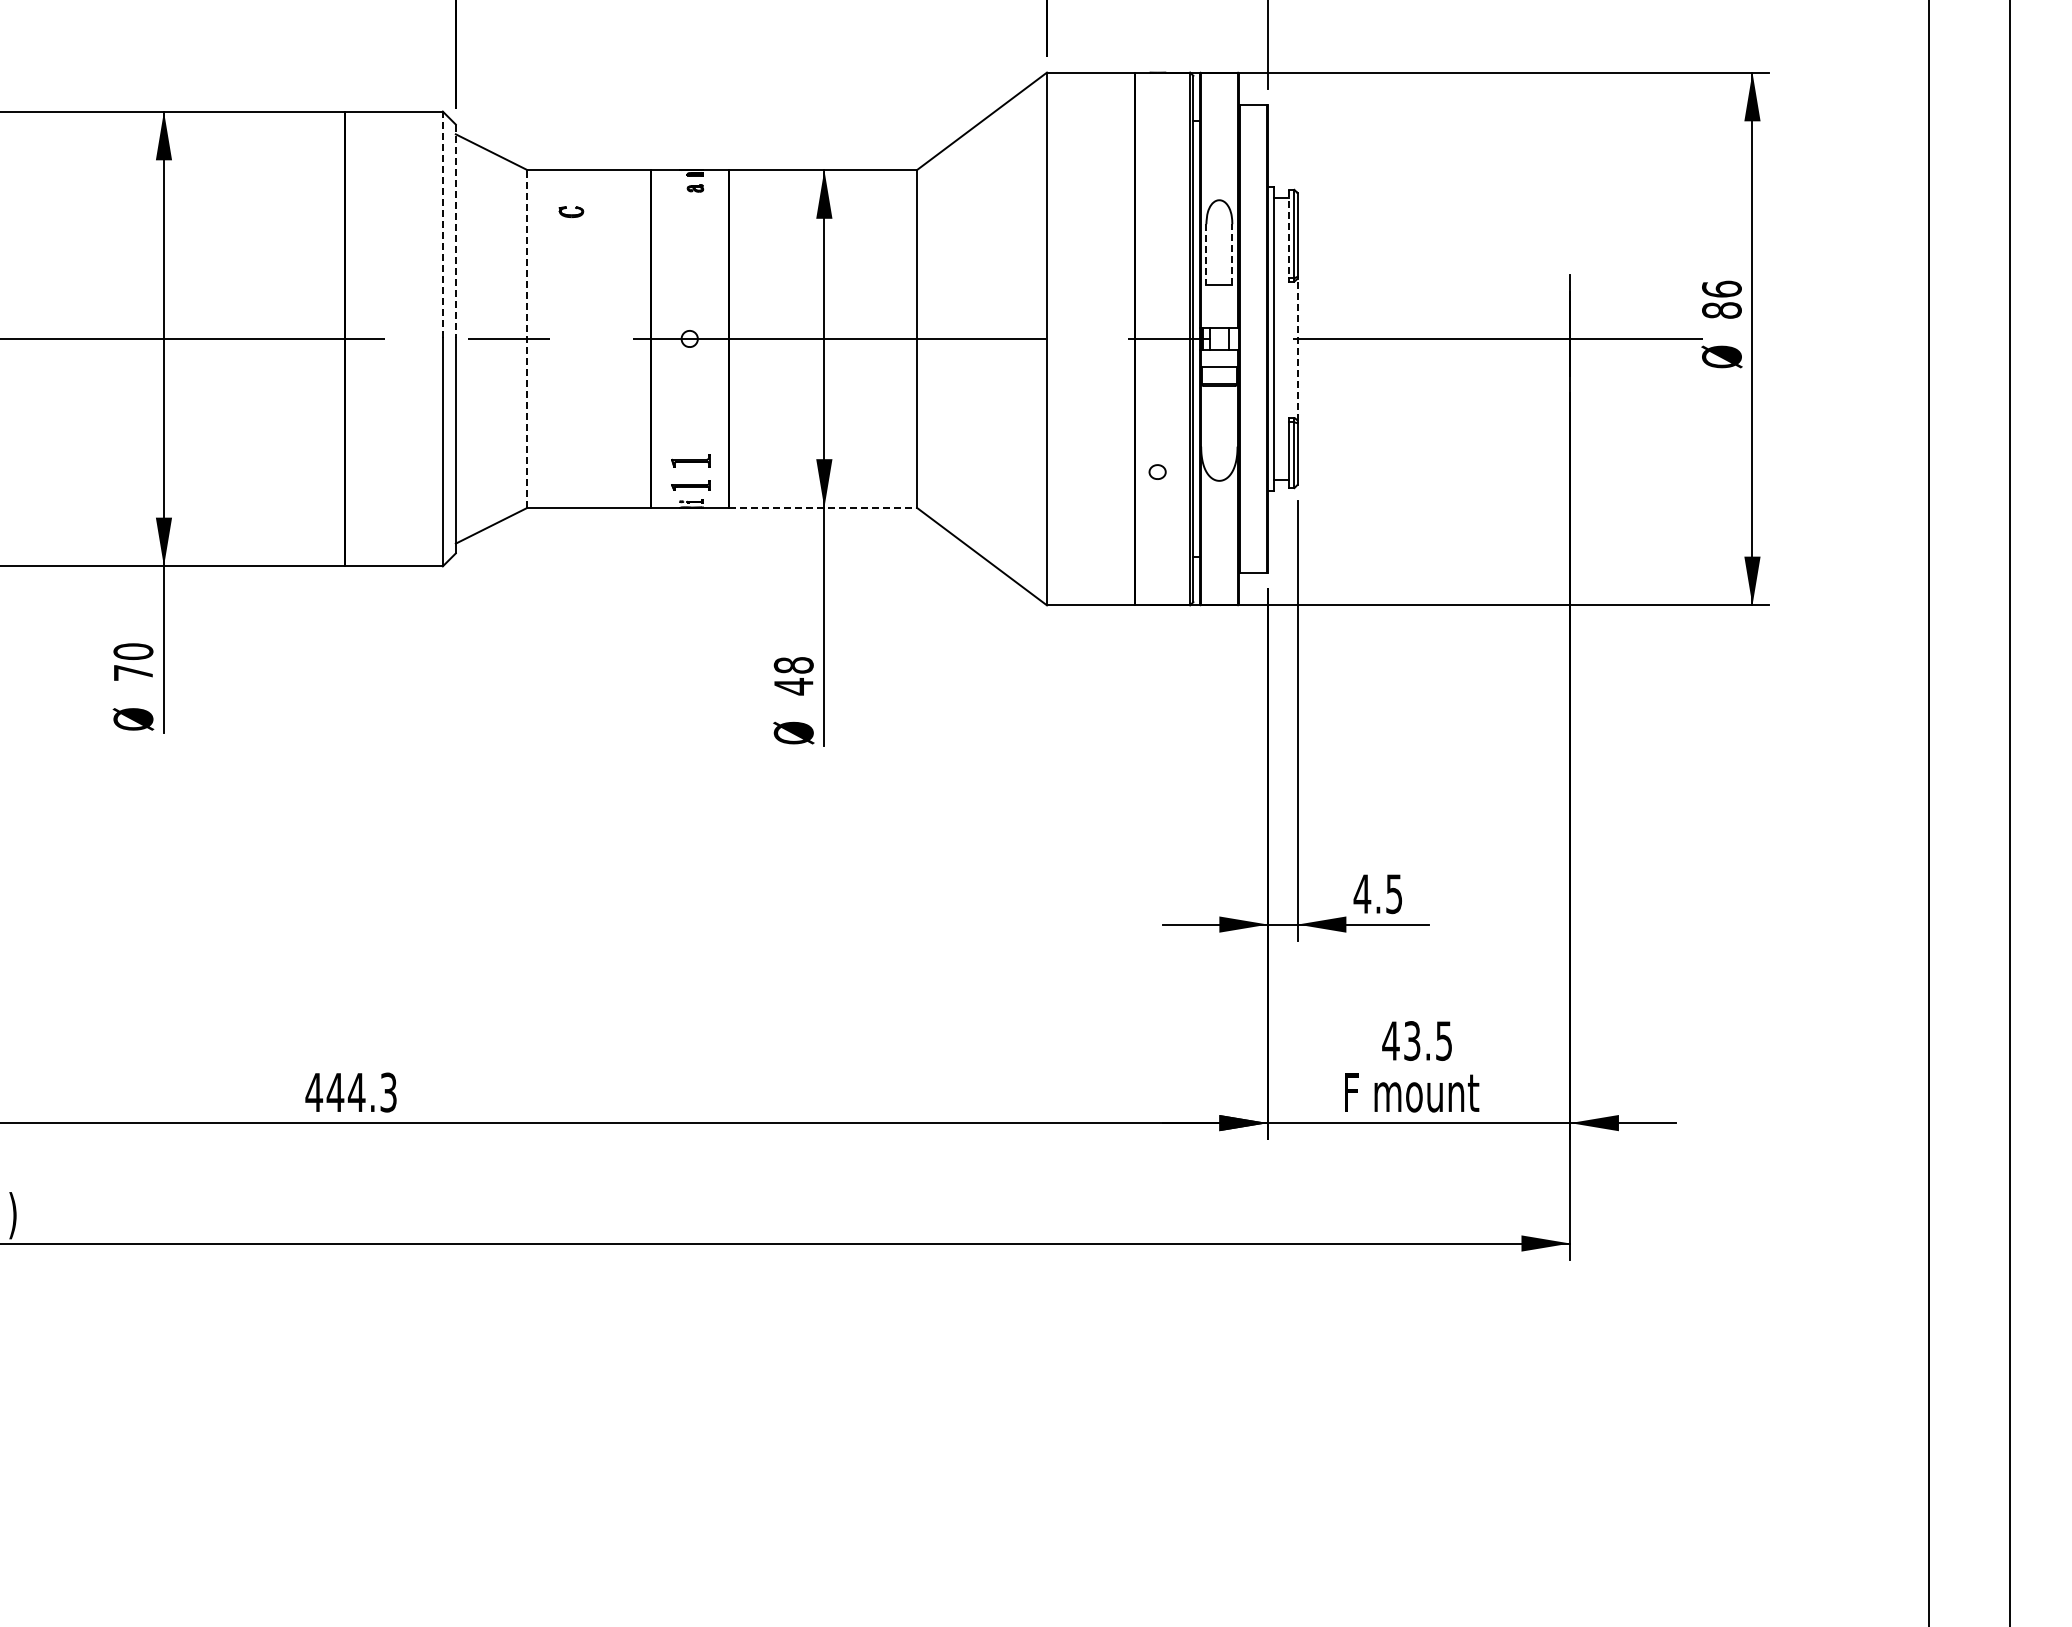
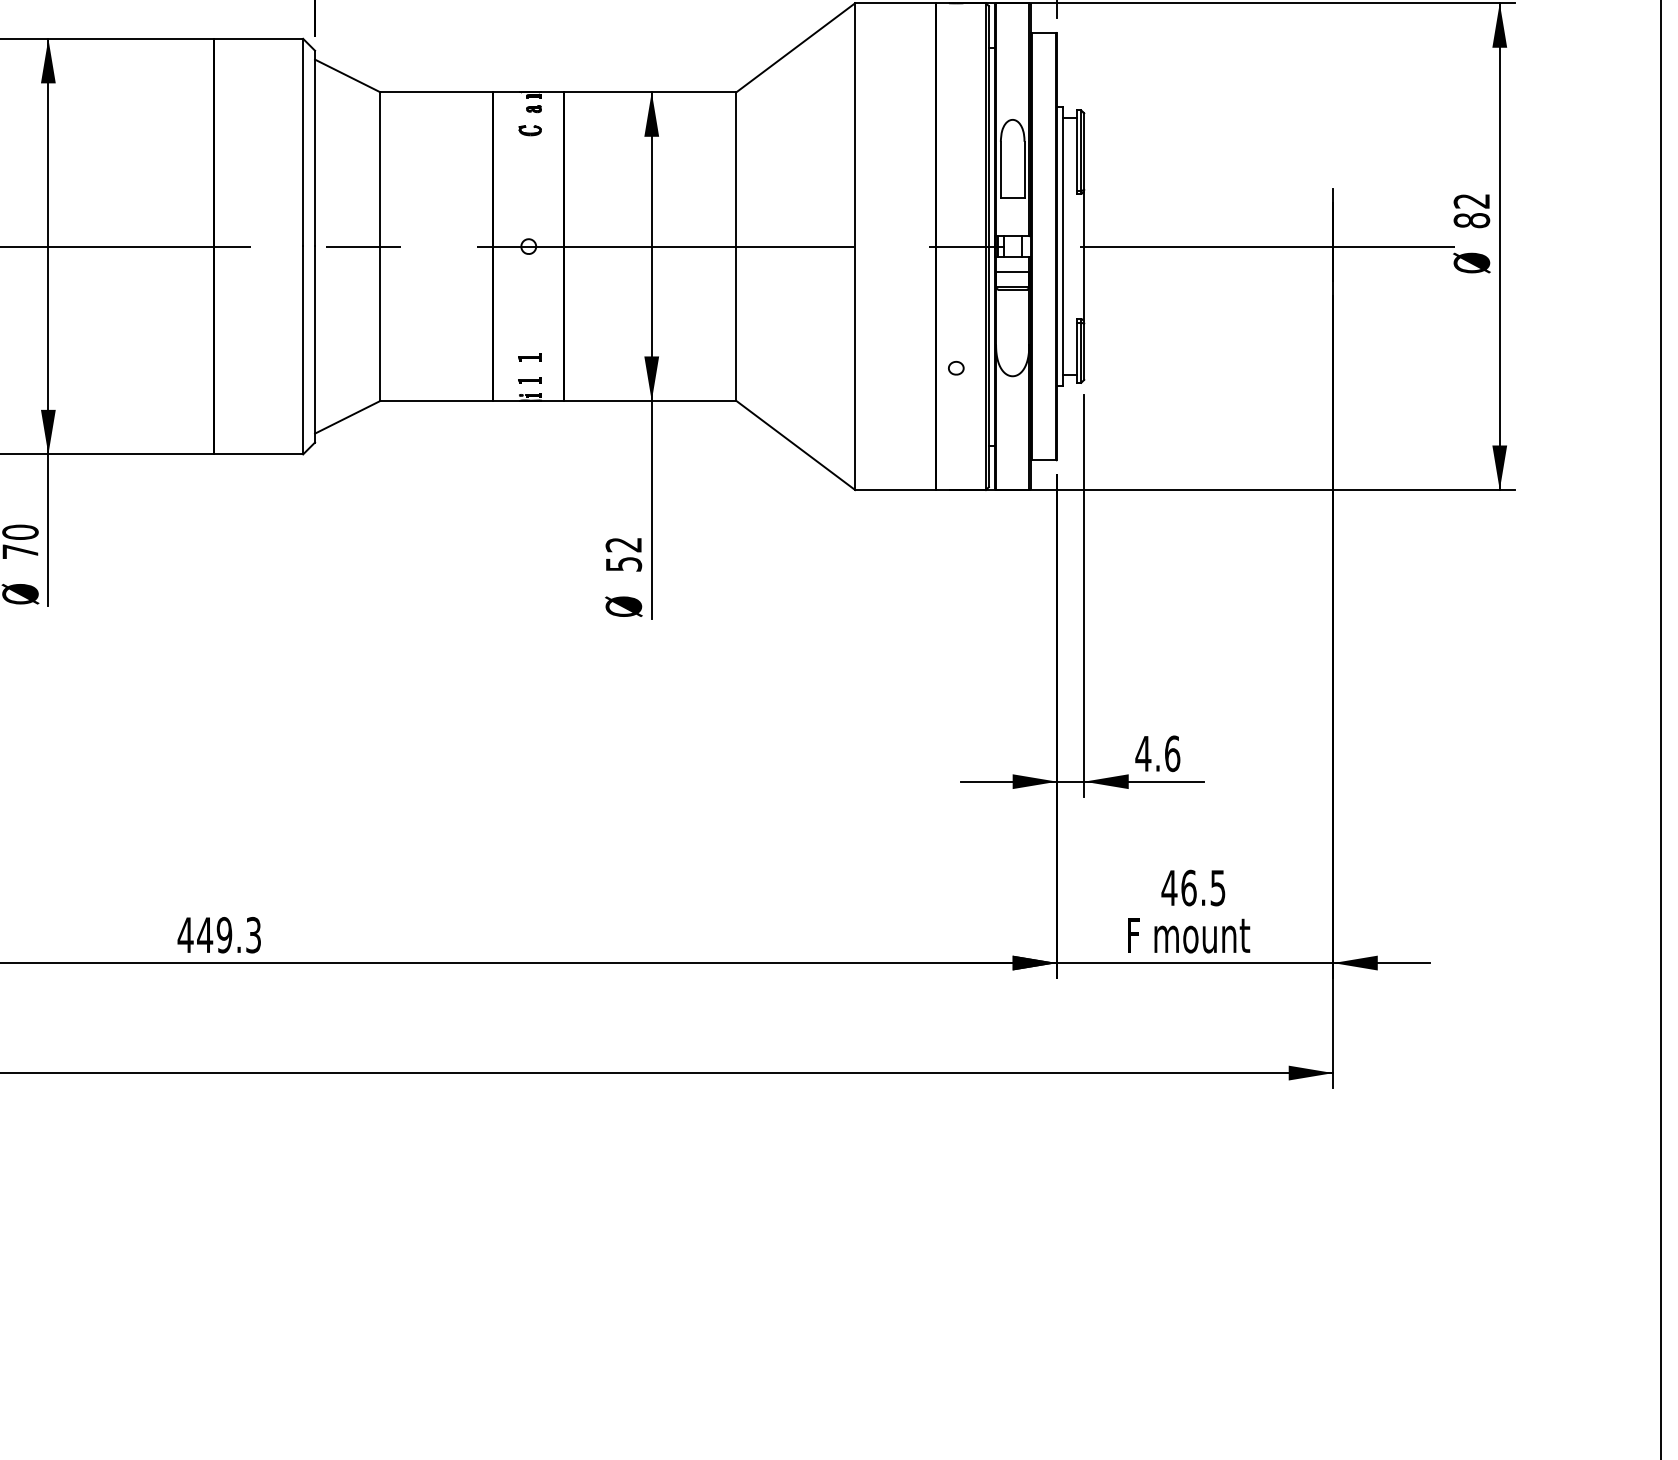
part: (571, 212) -> (530, 131), moved
line: (442, 224) -> (302, 142), dashed -> solid
line: (455, 231) -> (314, 148), dashed -> solid
line: (1289, 234) -> (1076, 151), dashed -> solid
line: (1206, 254) -> (1000, 169), dashed -> solid
line: (1232, 254) -> (1024, 169), dashed -> solid
text: (1721, 288) -> (1471, 200), 86 -> 82
line: (527, 338) -> (380, 246), dashed -> solid
line: (1297, 349) -> (1084, 256), dashed -> solid
part: (690, 460) -> (529, 357), size x0.62
part: (690, 485) -> (529, 380), size x0.62
line: (823, 507) -> (650, 400), dashed -> solid
text: (793, 676) -> (623, 555), 48 -> 52
text: (1394, 894) -> (1172, 754), 4.5 -> 4.6
text: (1412, 1040) -> (1189, 887), 43.5 -> 46.5
text: (356, 1092) -> (224, 935), 444.3 -> 449.3

